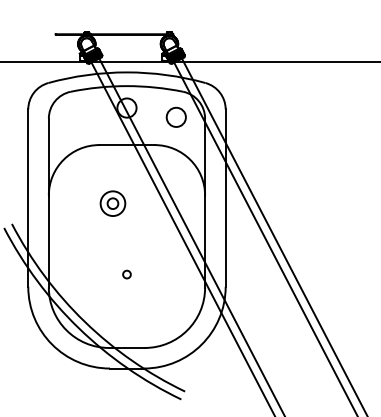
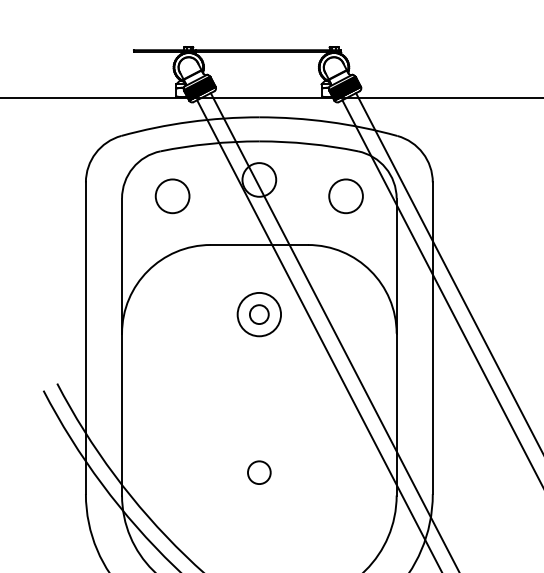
circle: (77, 116) -> (172, 194), added
part: (112, 203) -> (258, 314), moved
circle: (126, 274) -> (258, 472), size x1.67

